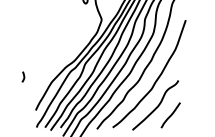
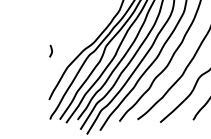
curve: (23, 76) -> (51, 50), moved

